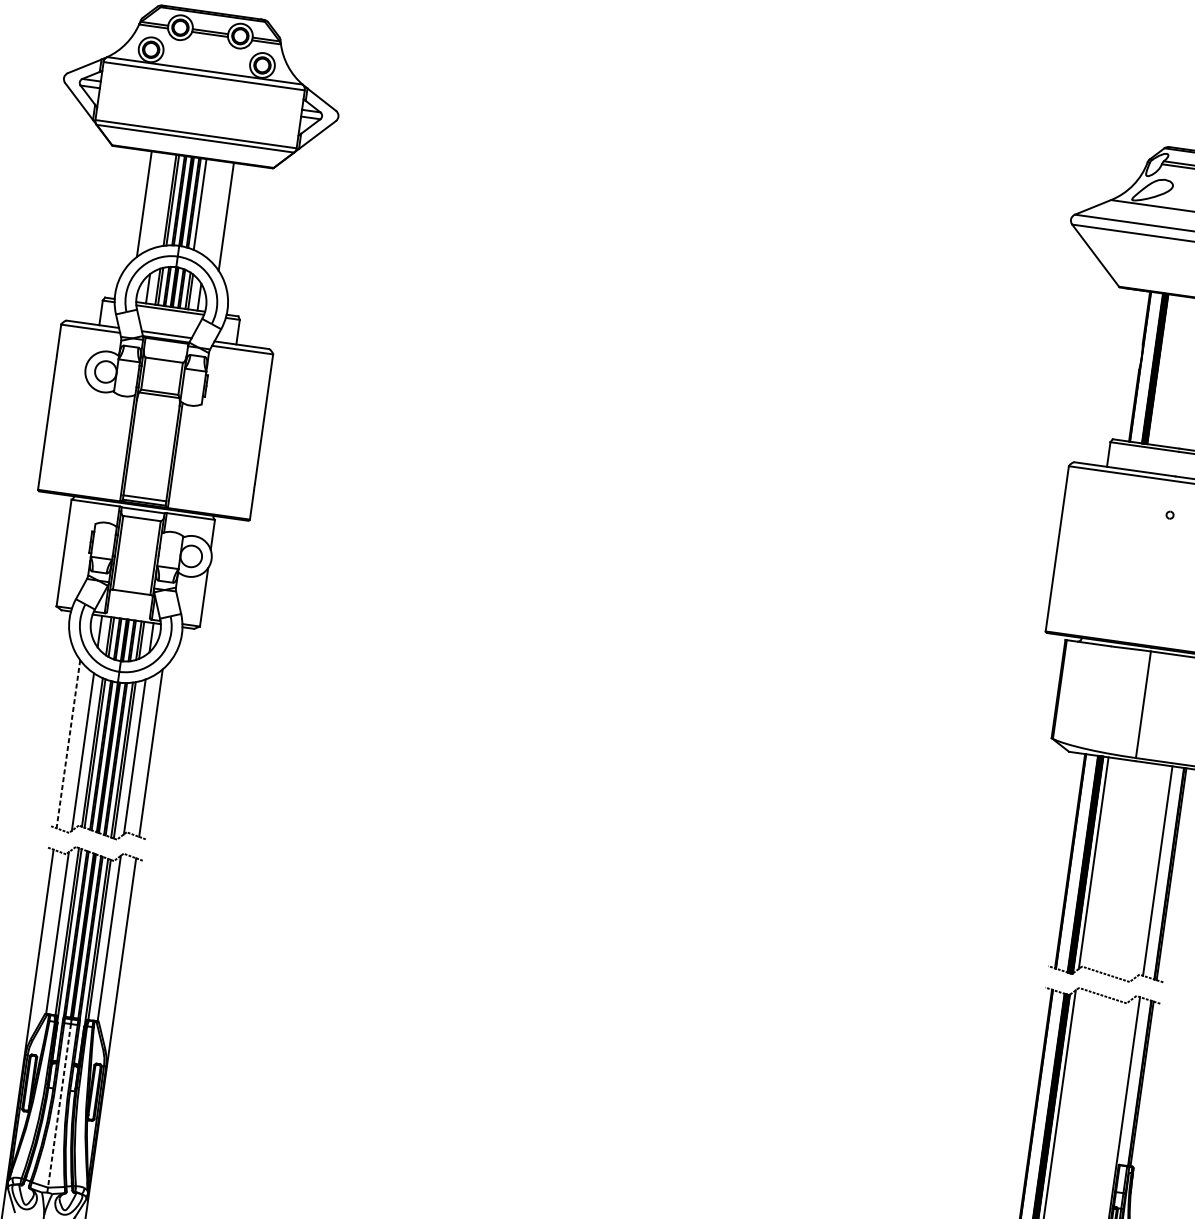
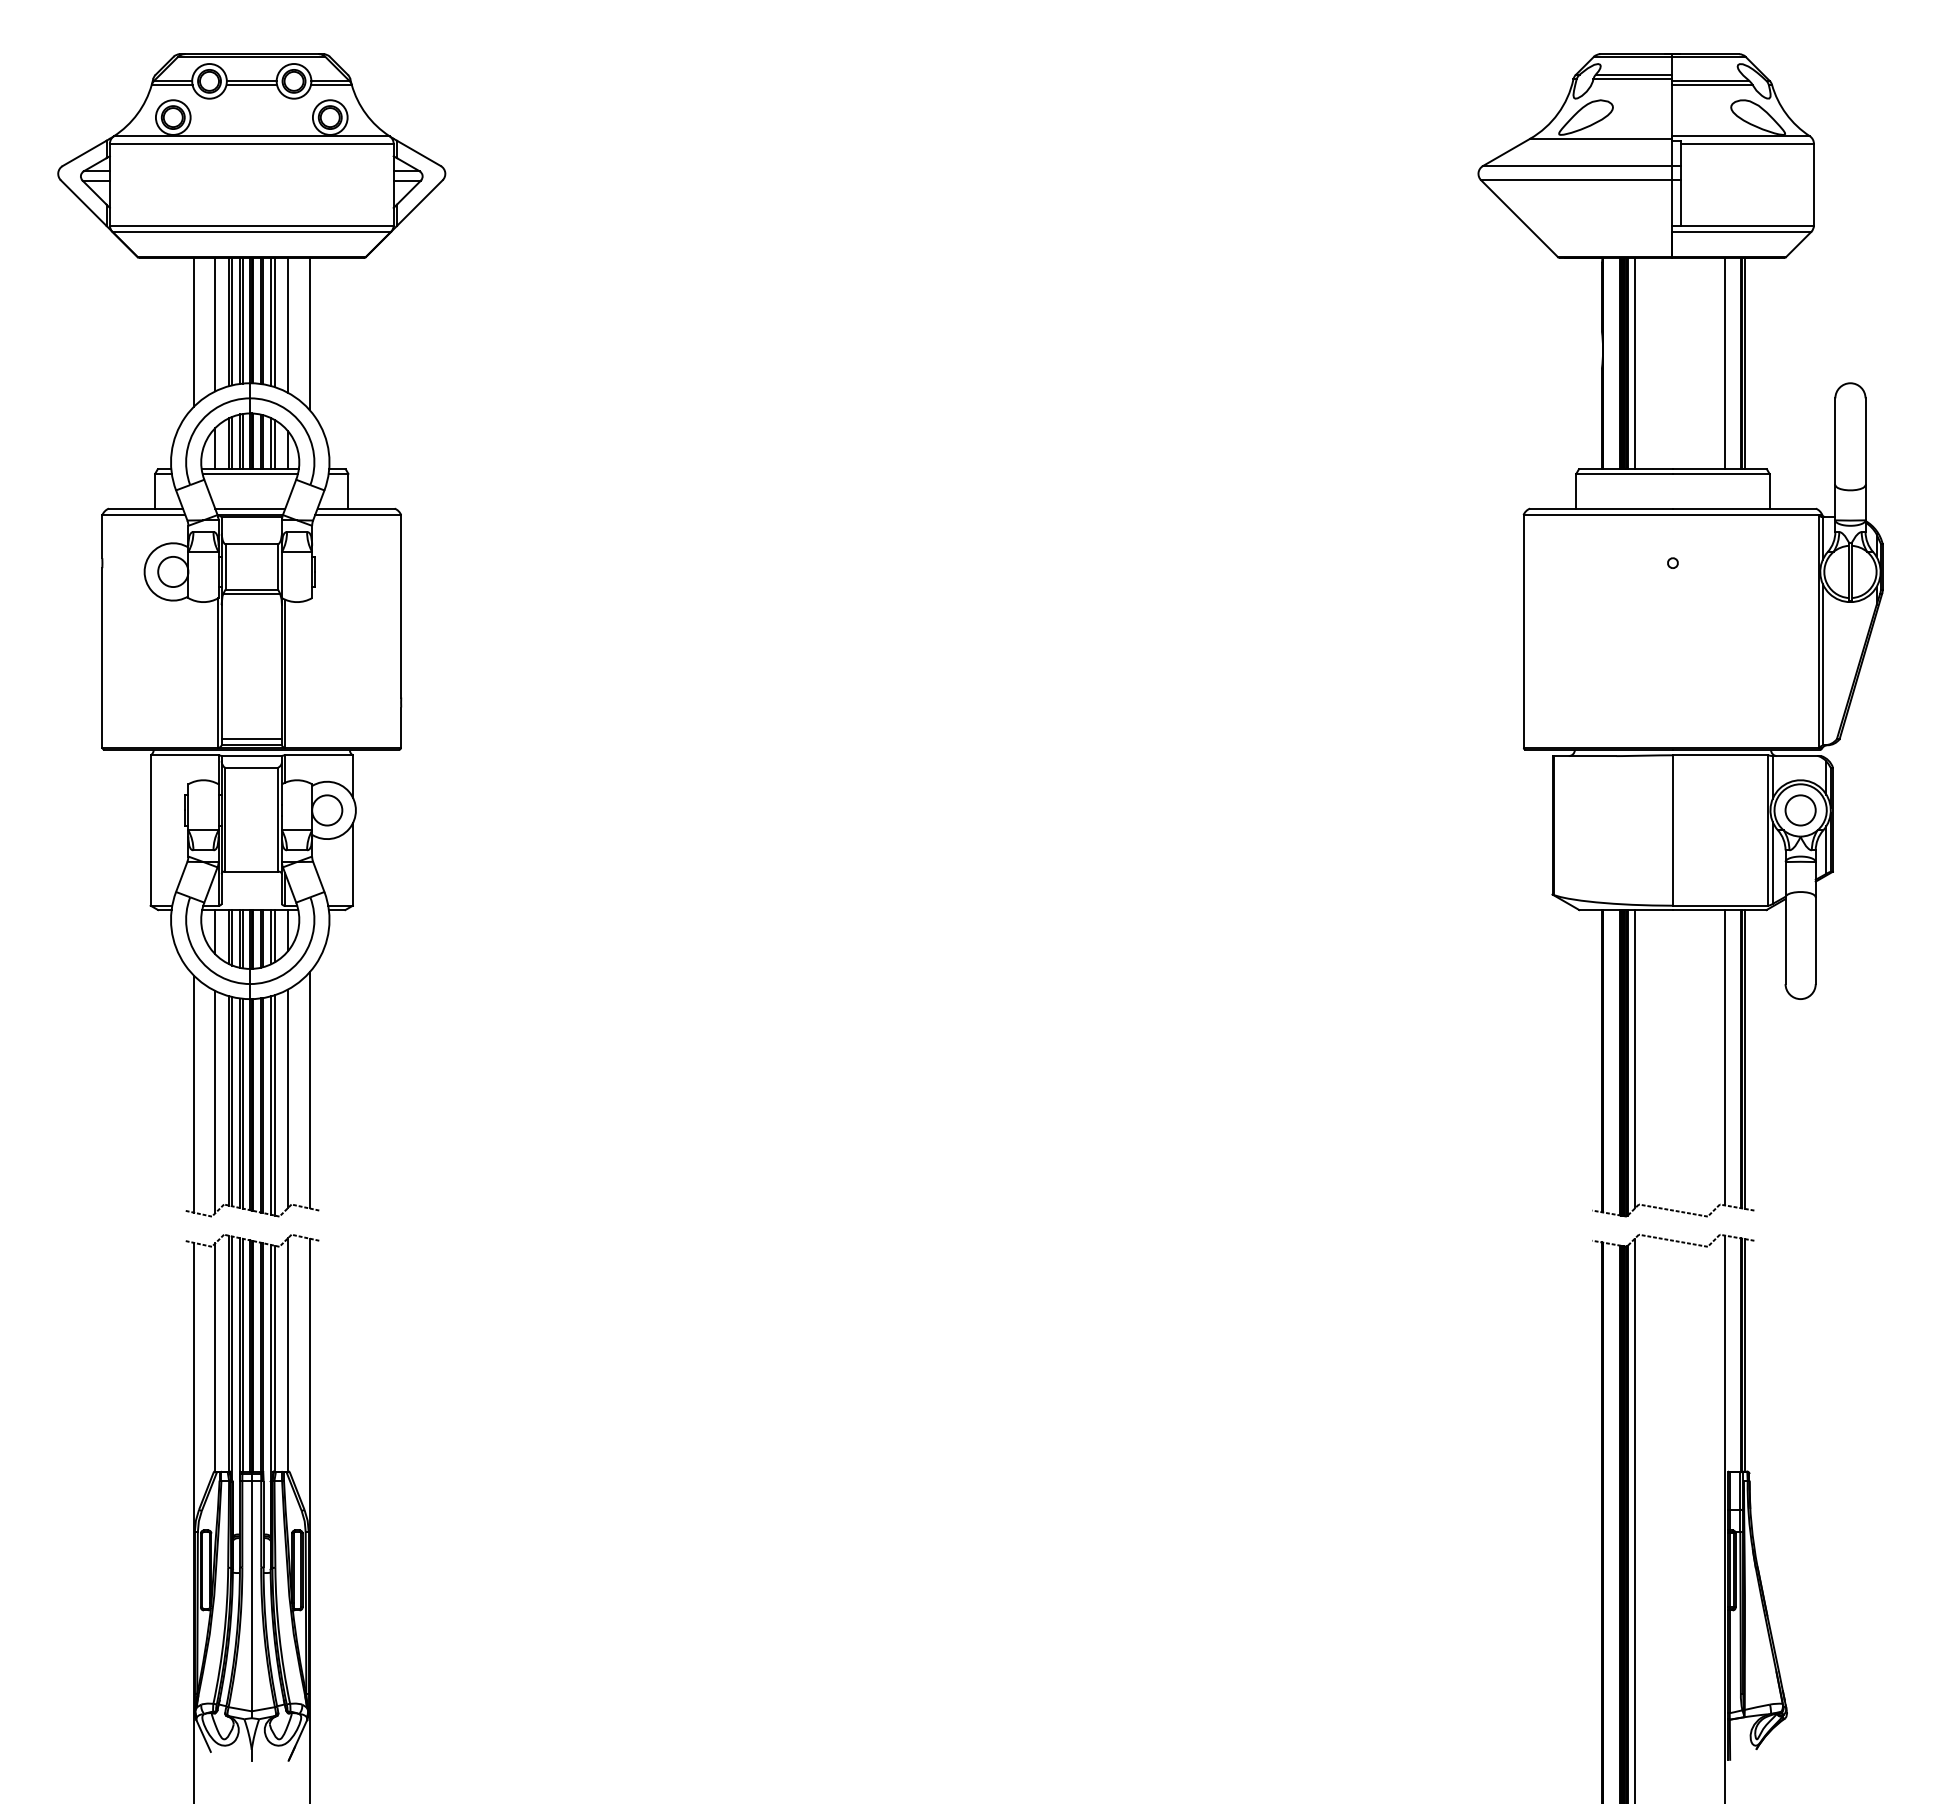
line: (160, 200) -> (215, 324), added
line: (202, 205) -> (274, 322), added
line: (212, 208) -> (288, 324), added
line: (1162, 369) -> (1634, 363), added
line: (68, 744) -> (193, 1094), dashed -> solid
line: (59, 1106) -> (251, 1596), dashed -> solid

